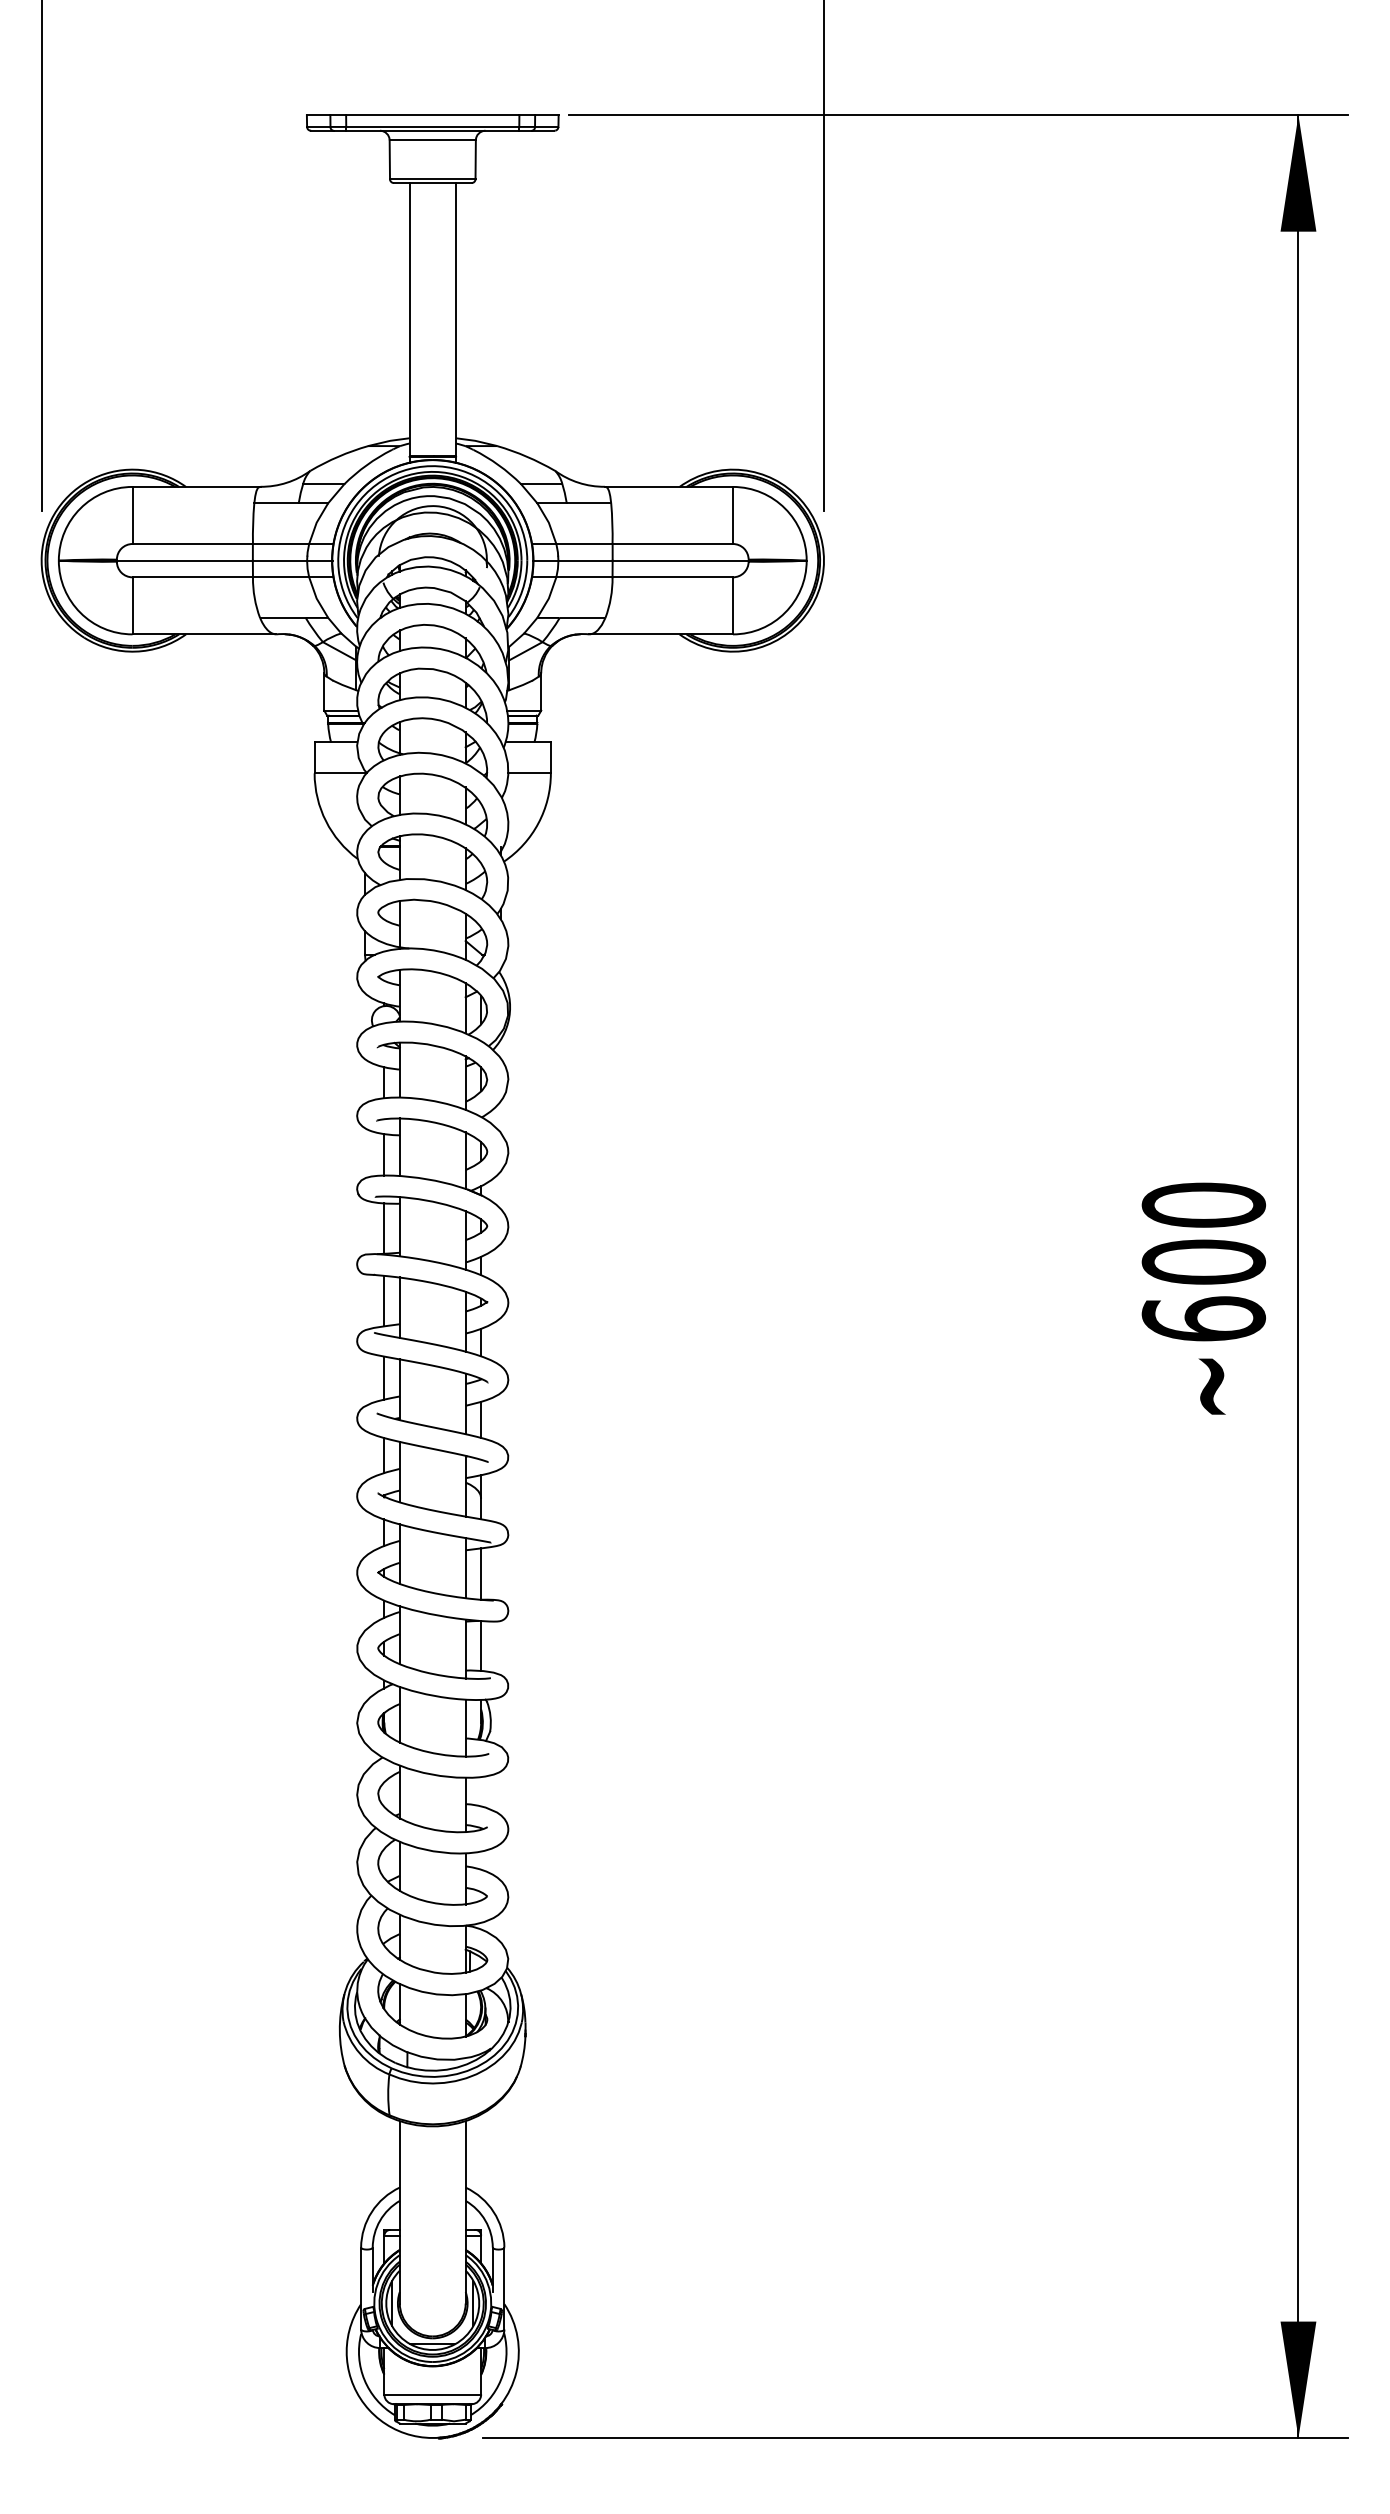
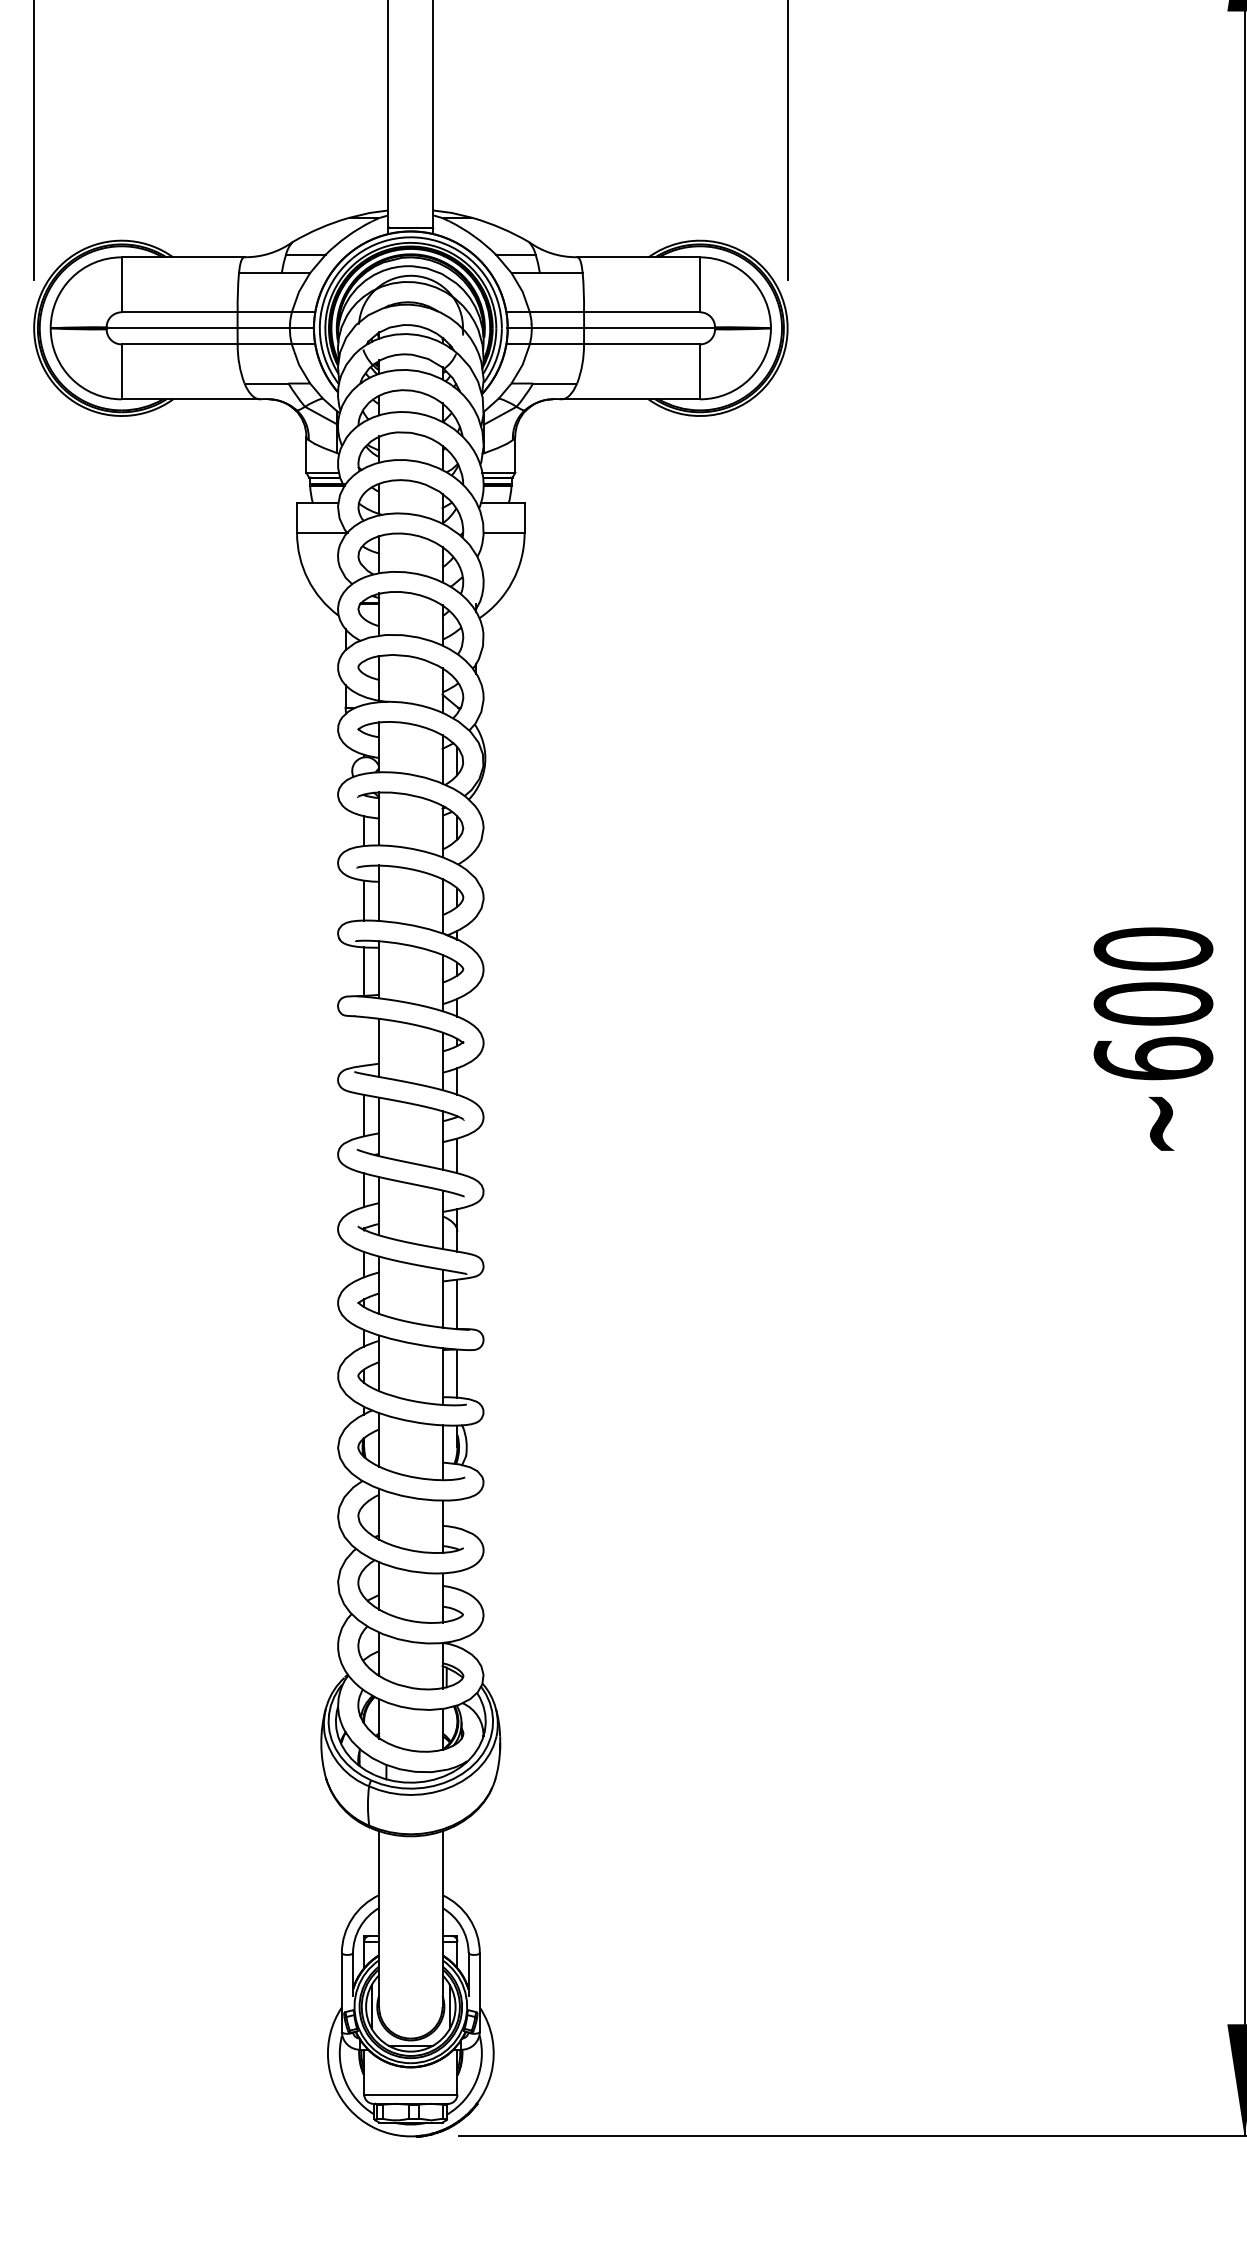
line: (384, 1300) -> (364, 1040), removed

